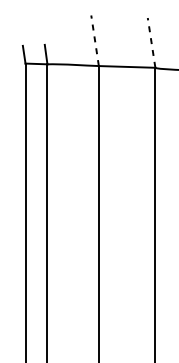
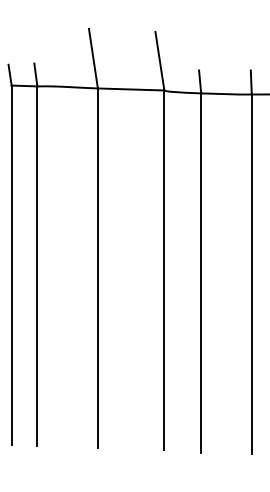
line: (95, 40) -> (93, 58), dashed -> solid
line: (151, 43) -> (159, 61), dashed -> solid

